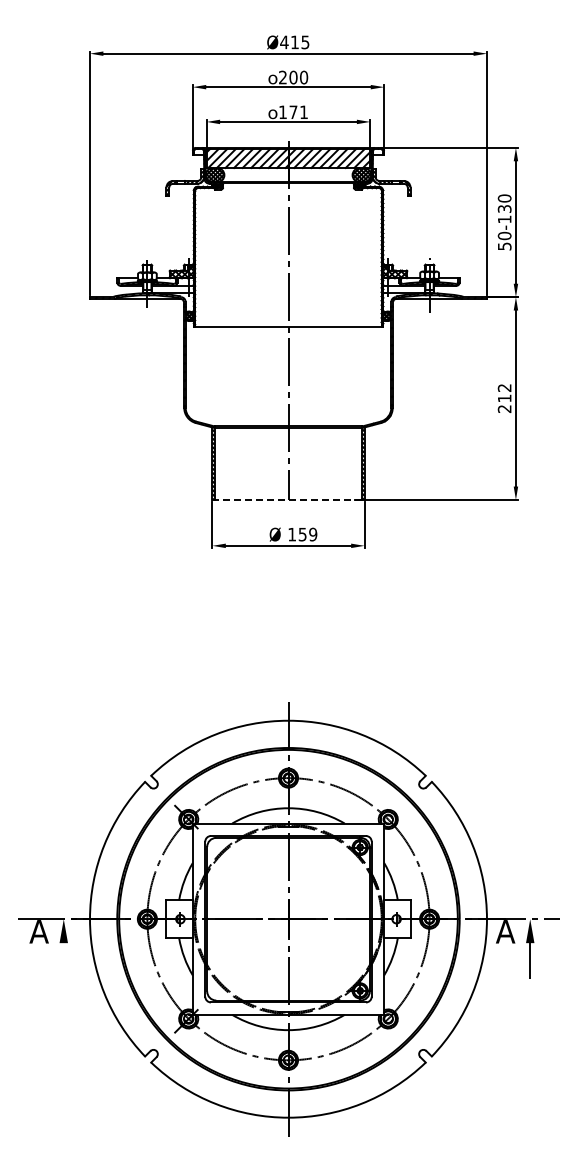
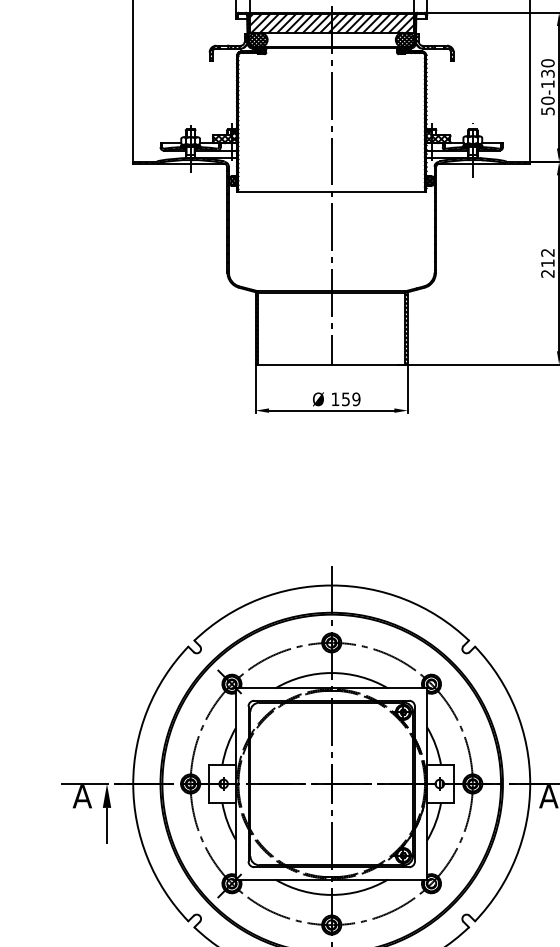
line: (288, 499) -> (331, 364), dashed -> solid
line: (63, 961) -> (106, 826), added

